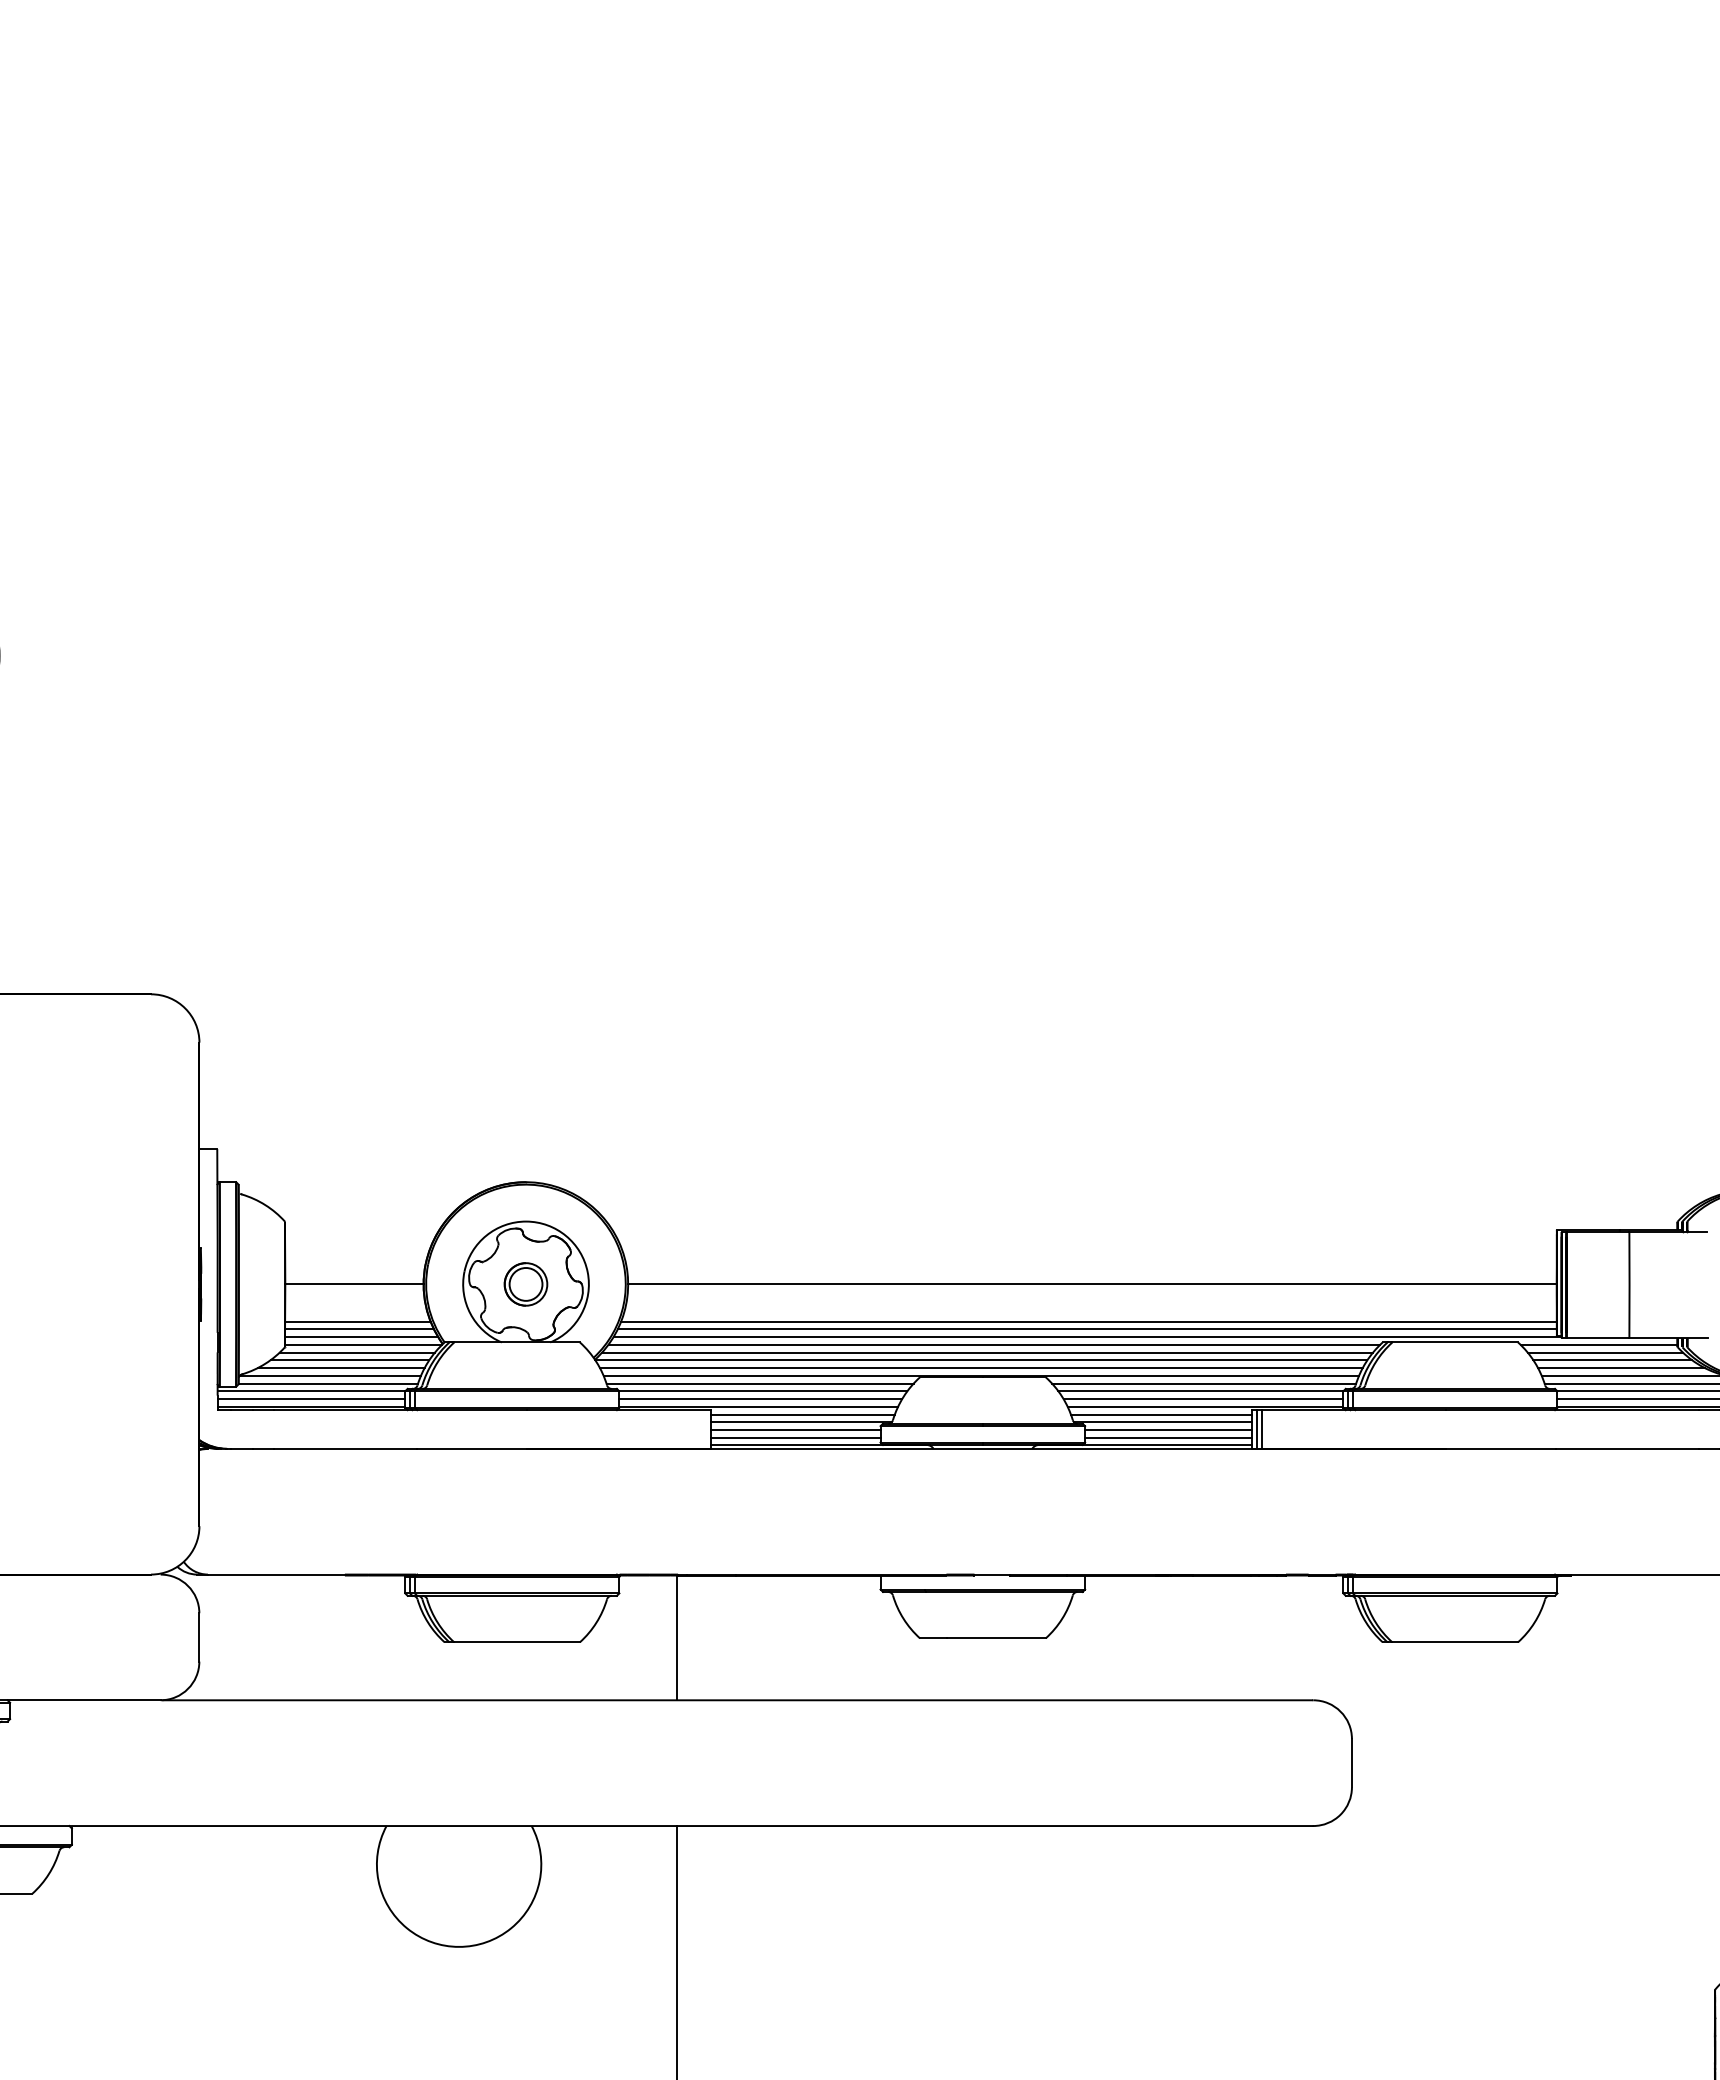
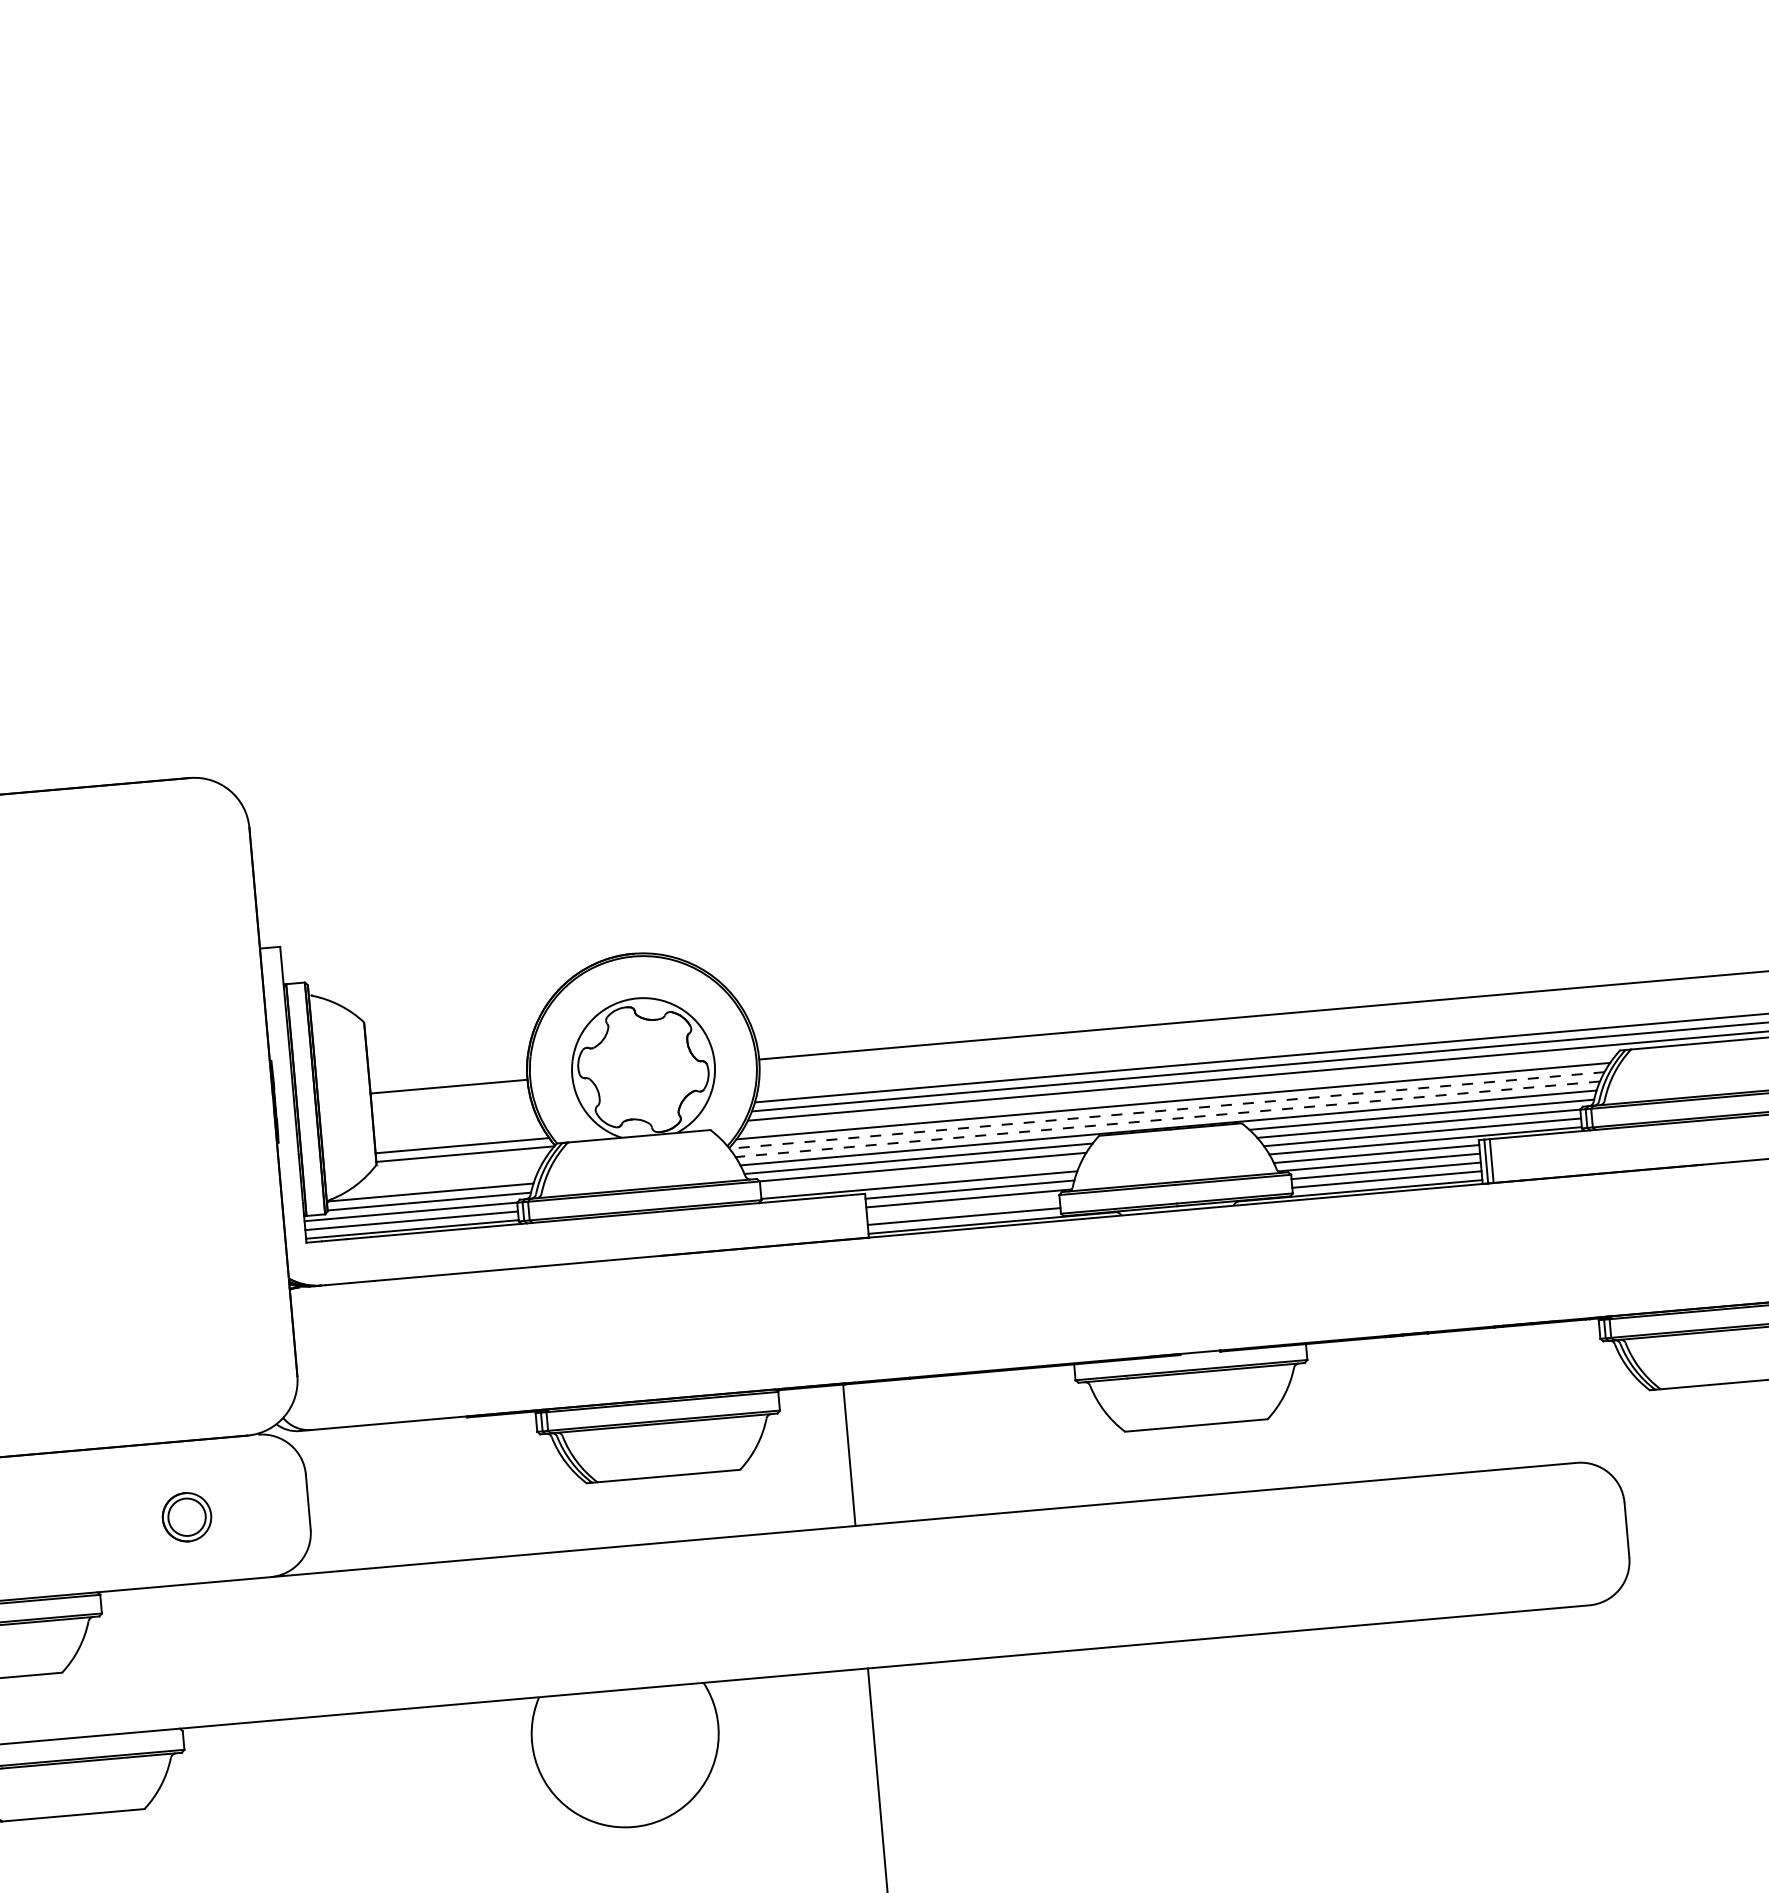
part: (525, 1284) -> (186, 1517), moved
line: (357, 1321) -> (456, 1128), removed
line: (359, 1329) -> (459, 1137), removed
line: (994, 1344) -> (1180, 1091), removed
line: (356, 1352) -> (458, 1163), removed
line: (349, 1360) -> (450, 1173), removed
line: (980, 1360) -> (1166, 1110), solid -> dashed
line: (340, 1368) -> (441, 1183), removed
line: (980, 1368) -> (1166, 1119), solid -> dashed
line: (760, 1399) -> (920, 1176), removed
line: (795, 1429) -> (963, 1207), removed

